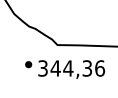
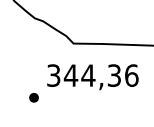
part: (28, 64) -> (33, 97), moved

